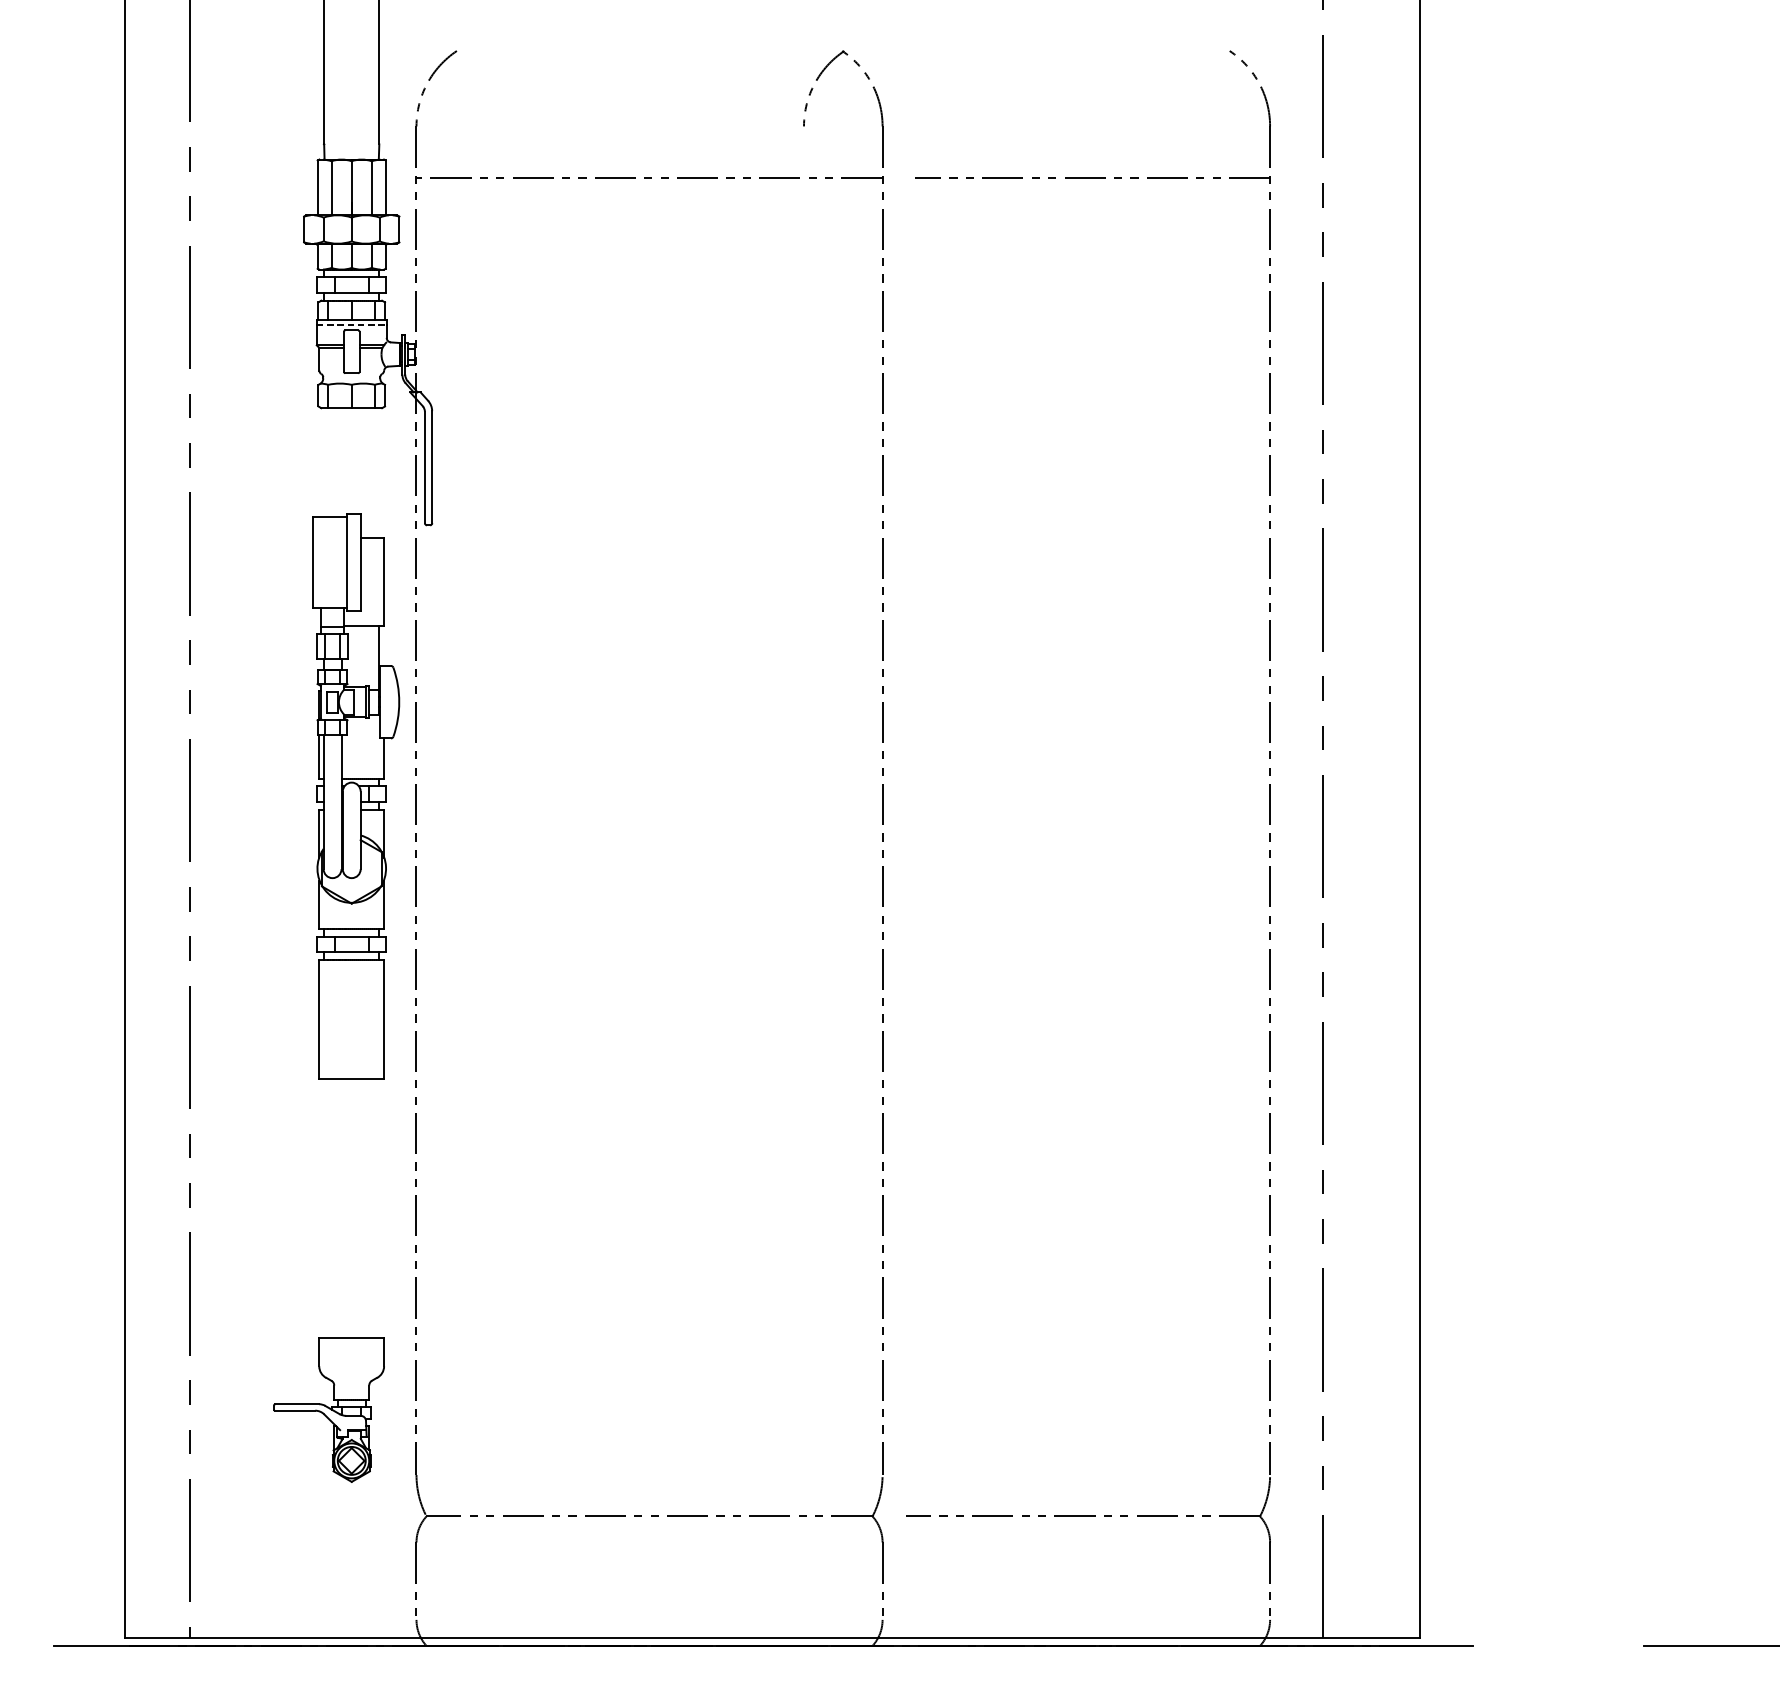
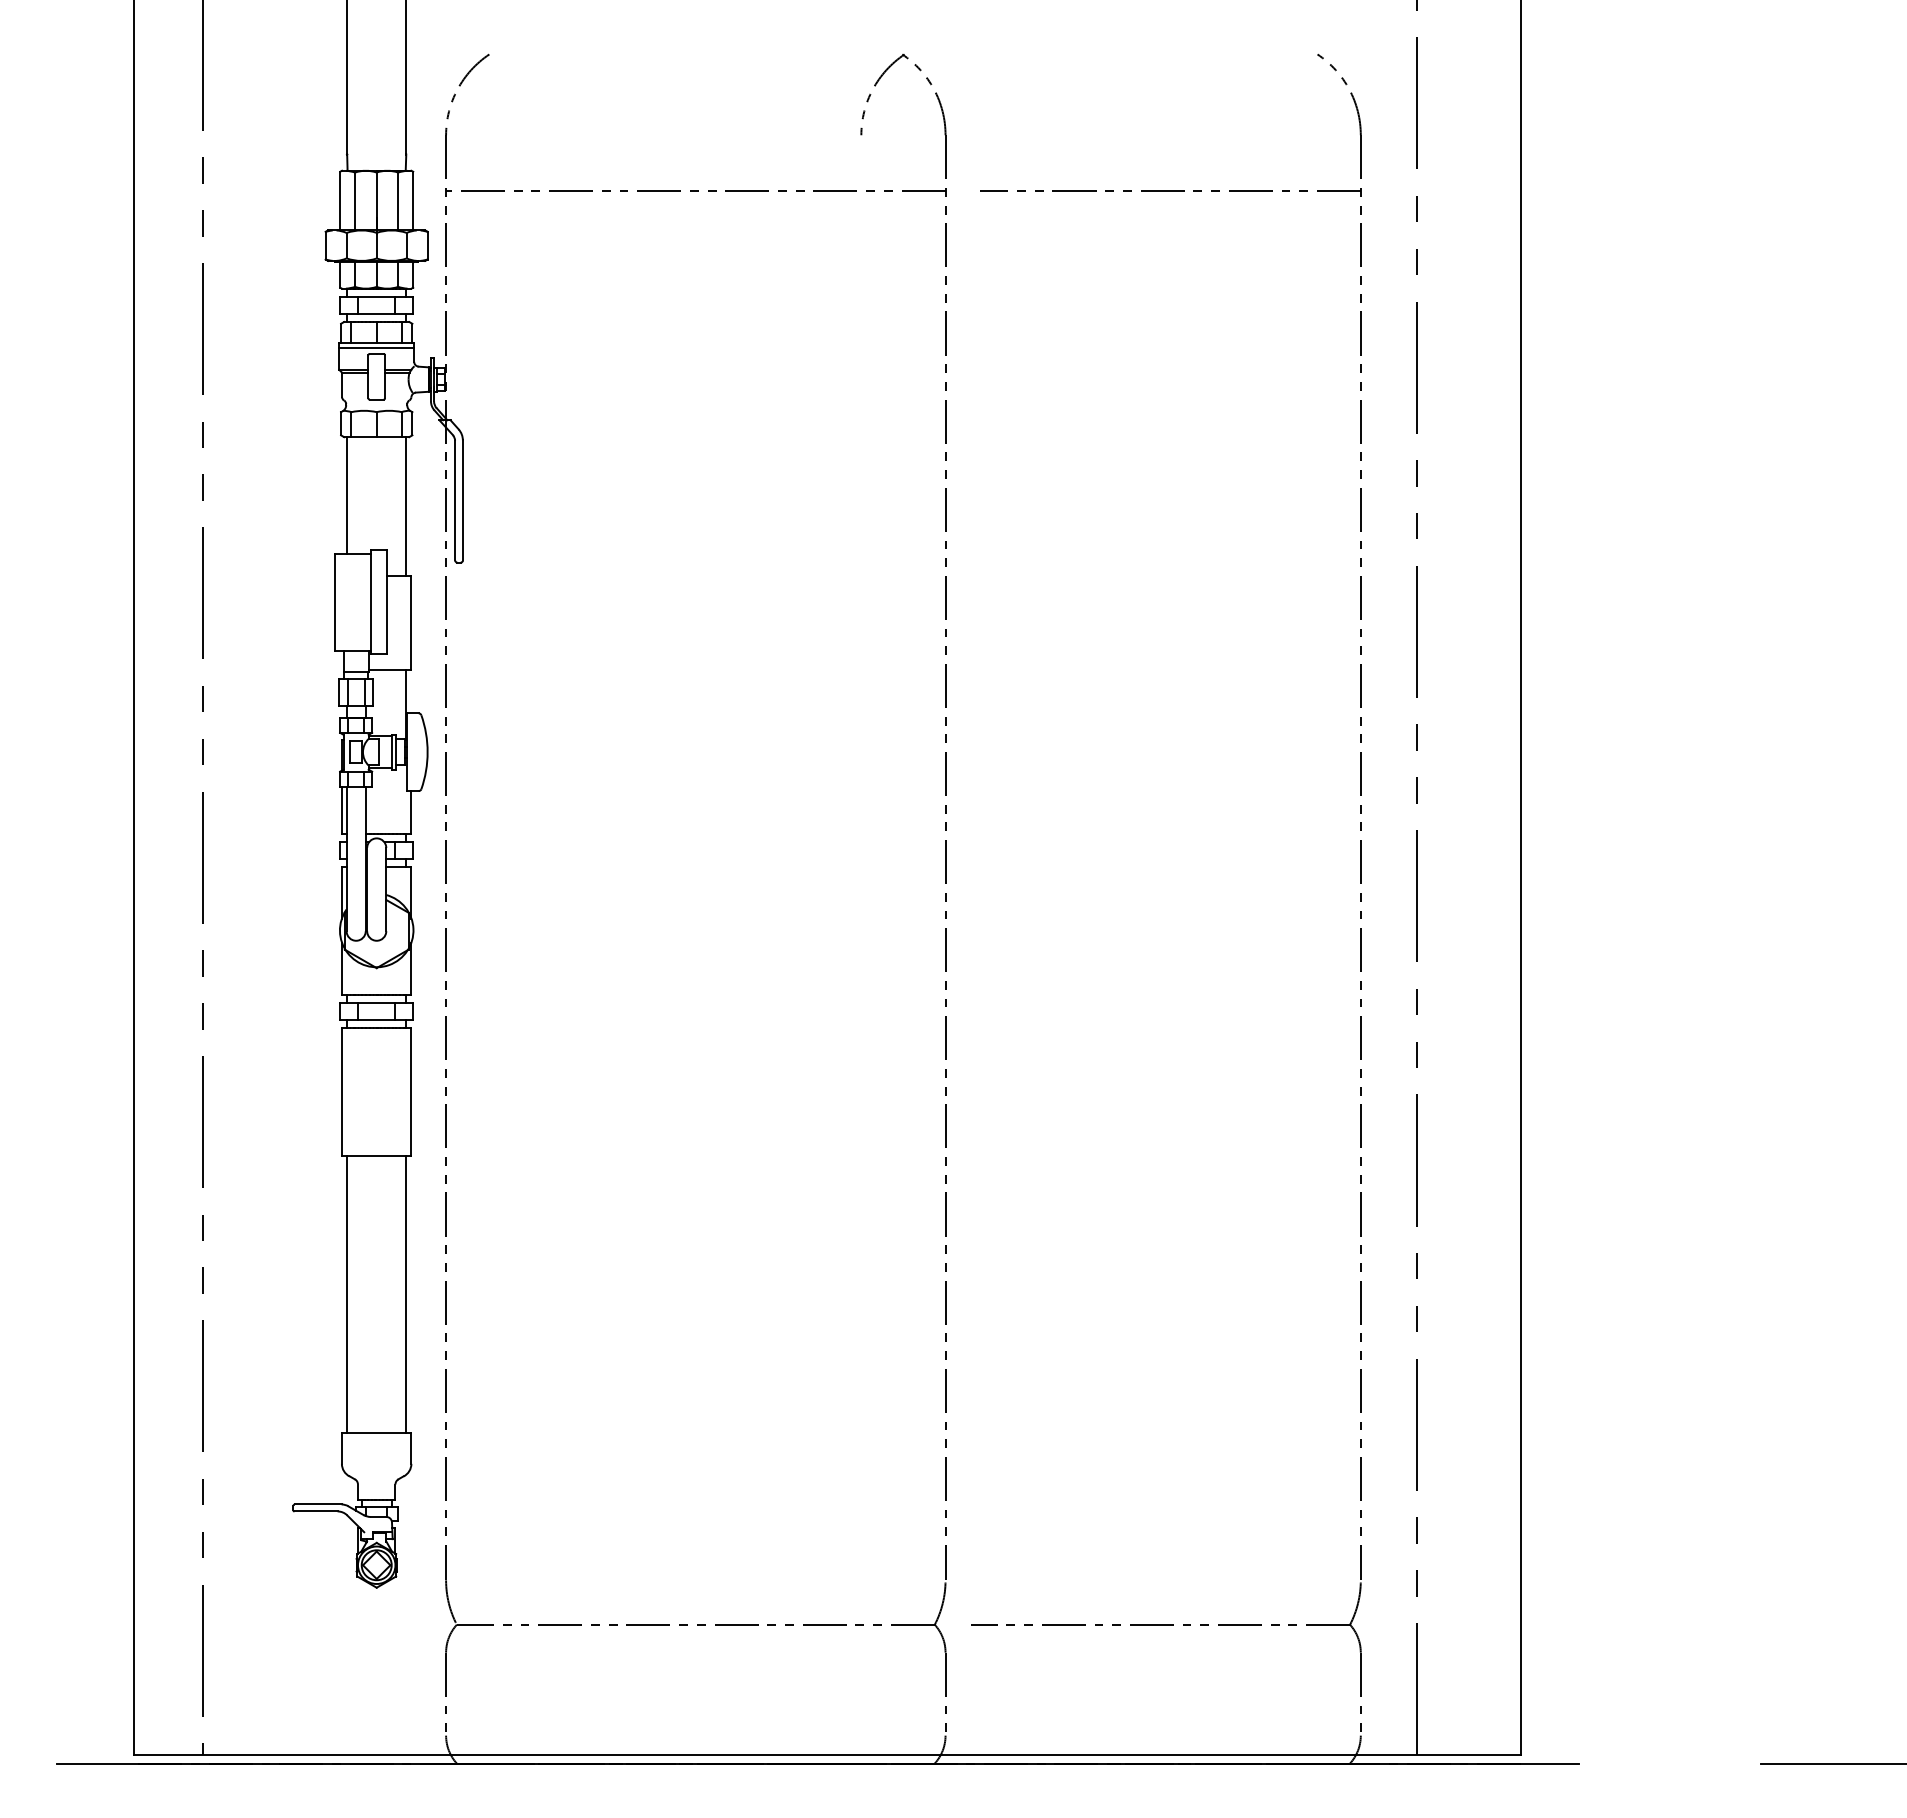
line: (352, 325) -> (377, 348), dashed -> solid
line: (324, 462) -> (347, 495), added
line: (379, 472) -> (406, 506), added
line: (324, 1208) -> (347, 1294), added
line: (379, 1208) -> (406, 1294), added

